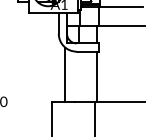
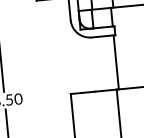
line: (65, 74) -> (82, 63), removed

